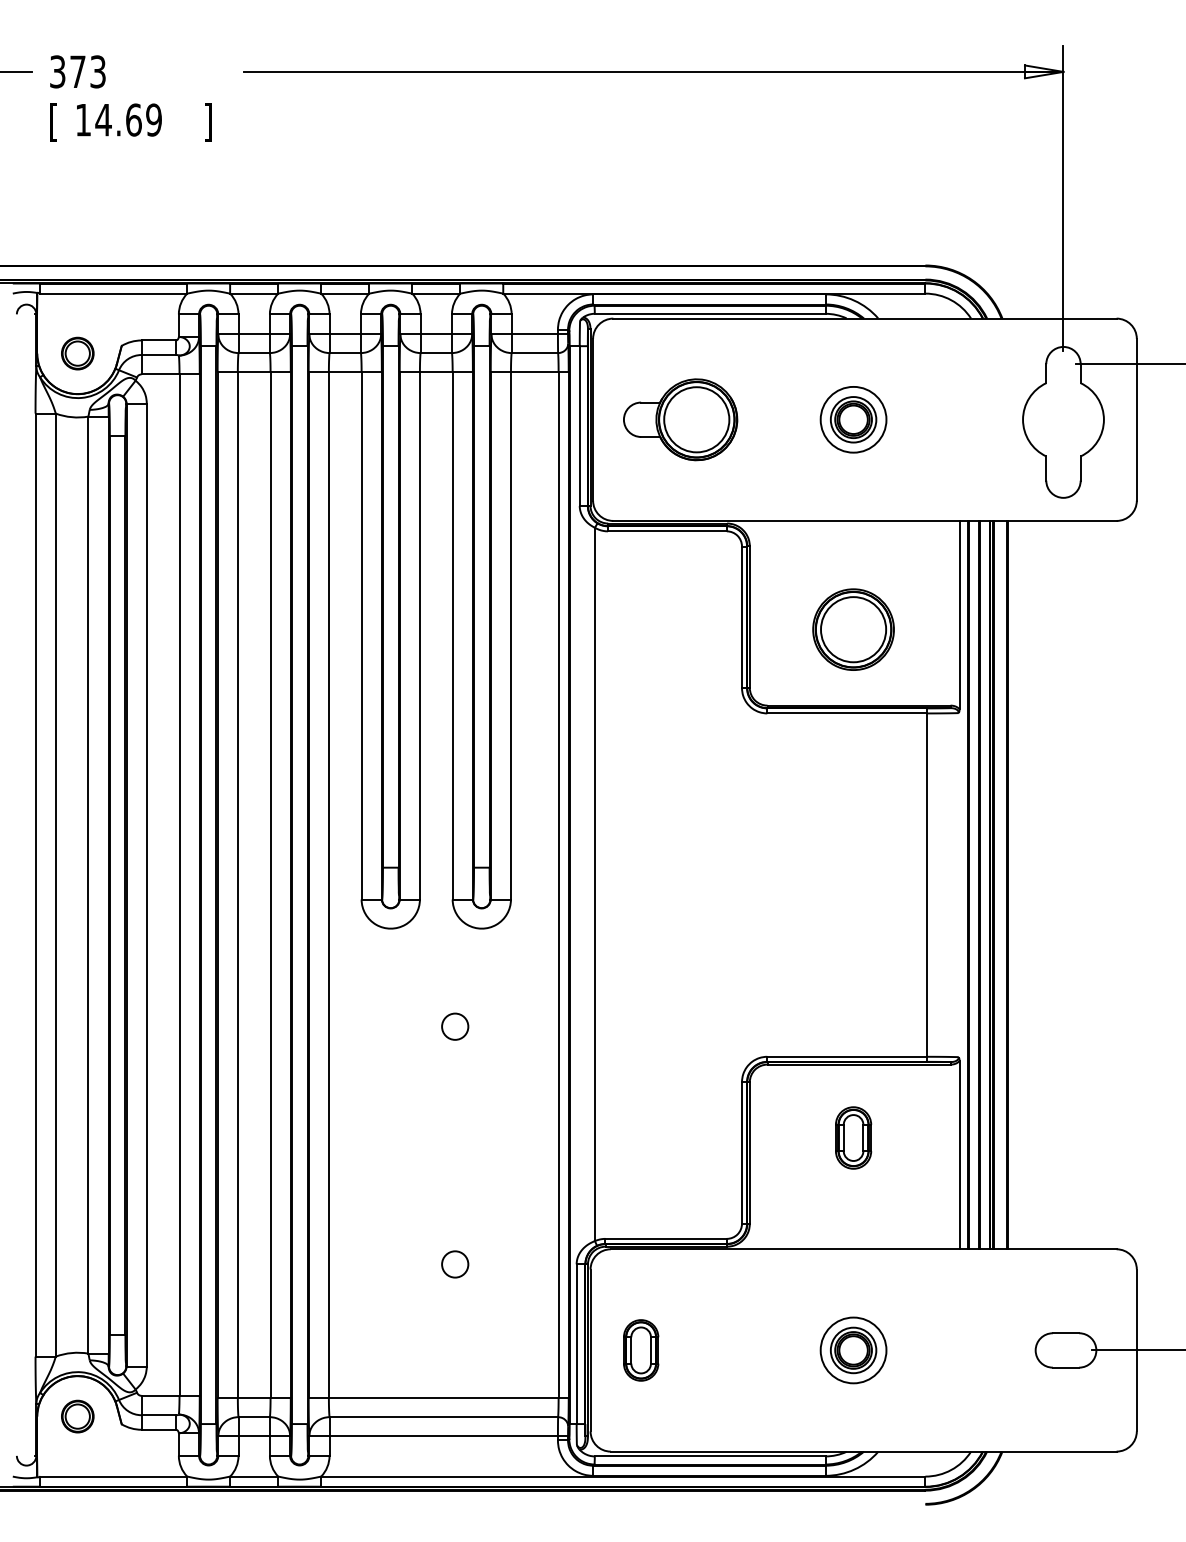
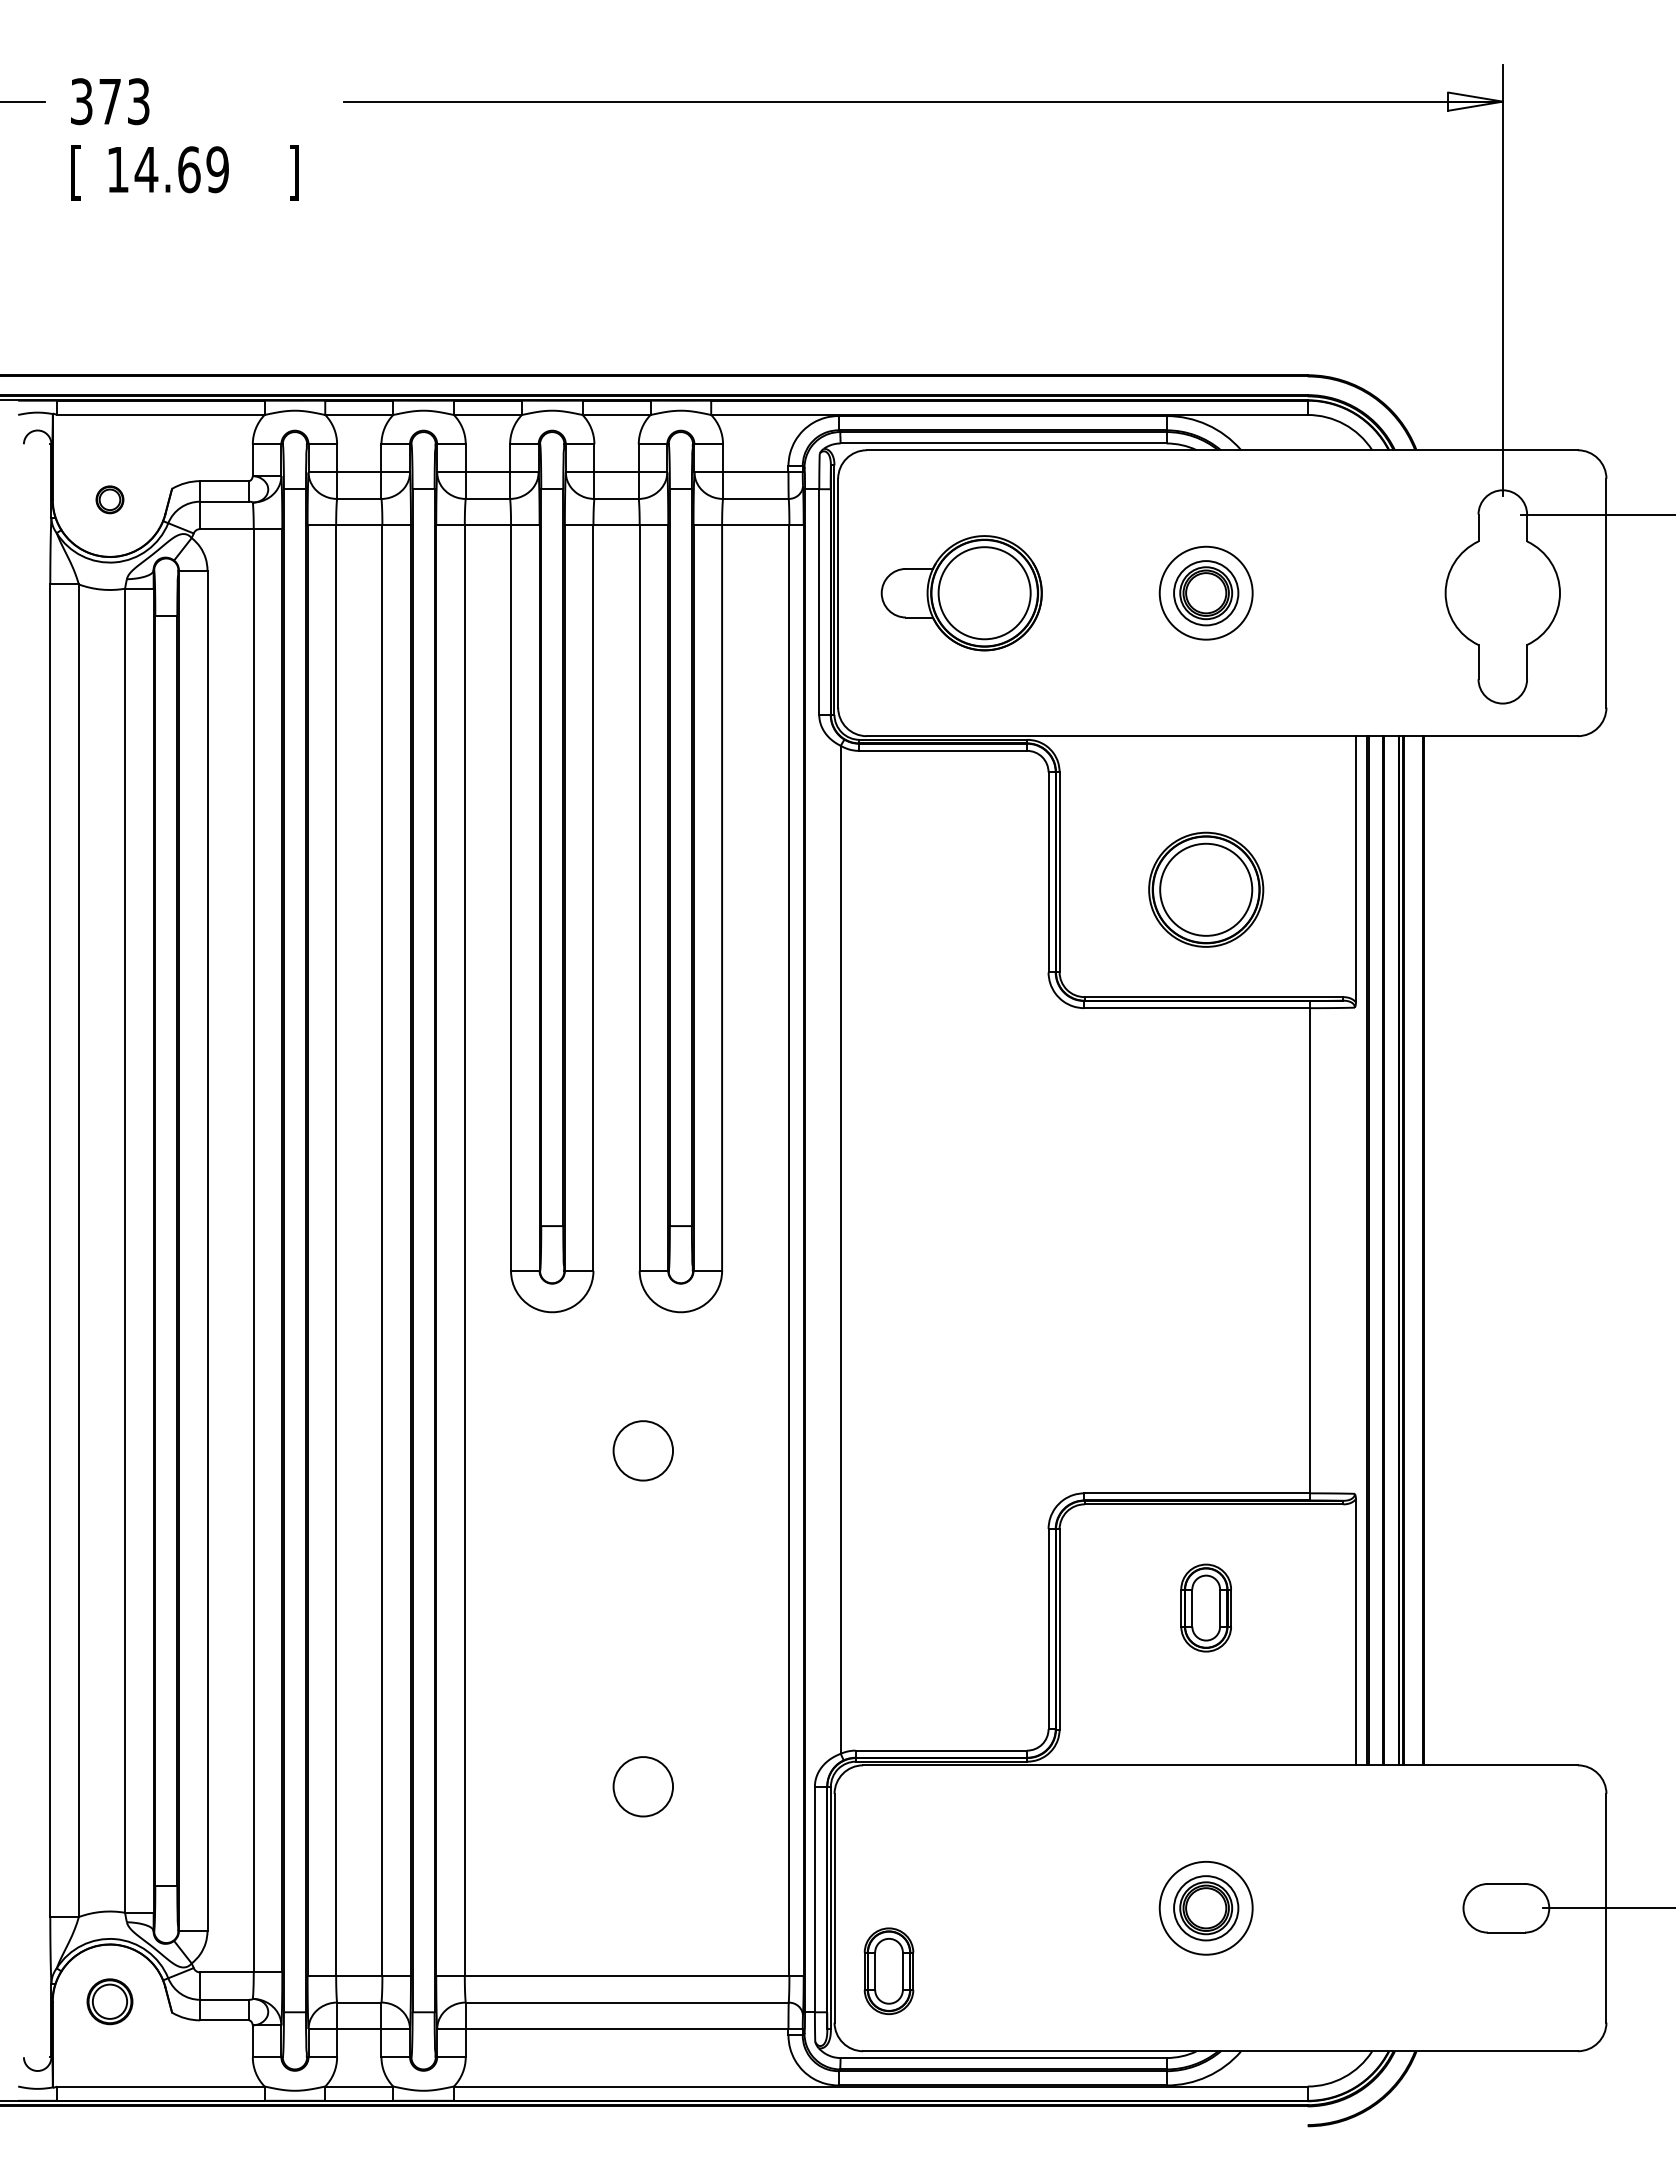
part: (77, 353) -> (109, 499), size x0.6
circle: (454, 1026) -> (642, 1450), size x1.6
circle: (454, 1264) -> (642, 1786), size x1.6
part: (640, 1349) -> (888, 1970), moved

